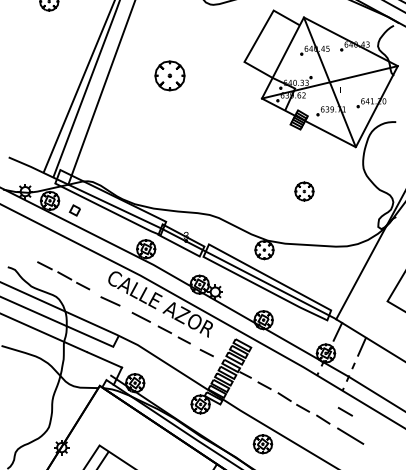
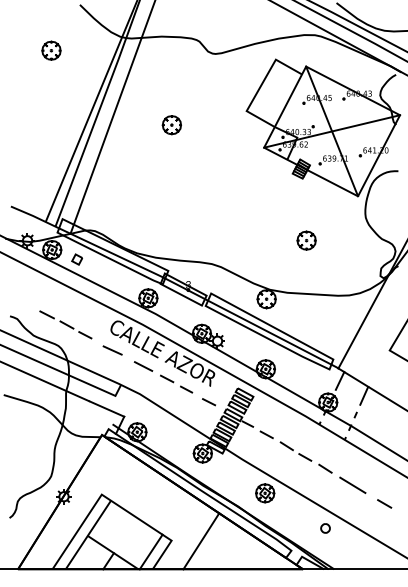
part: (169, 76) -> (171, 125), size x0.62
line: (345, 411) -> (384, 503), moved

